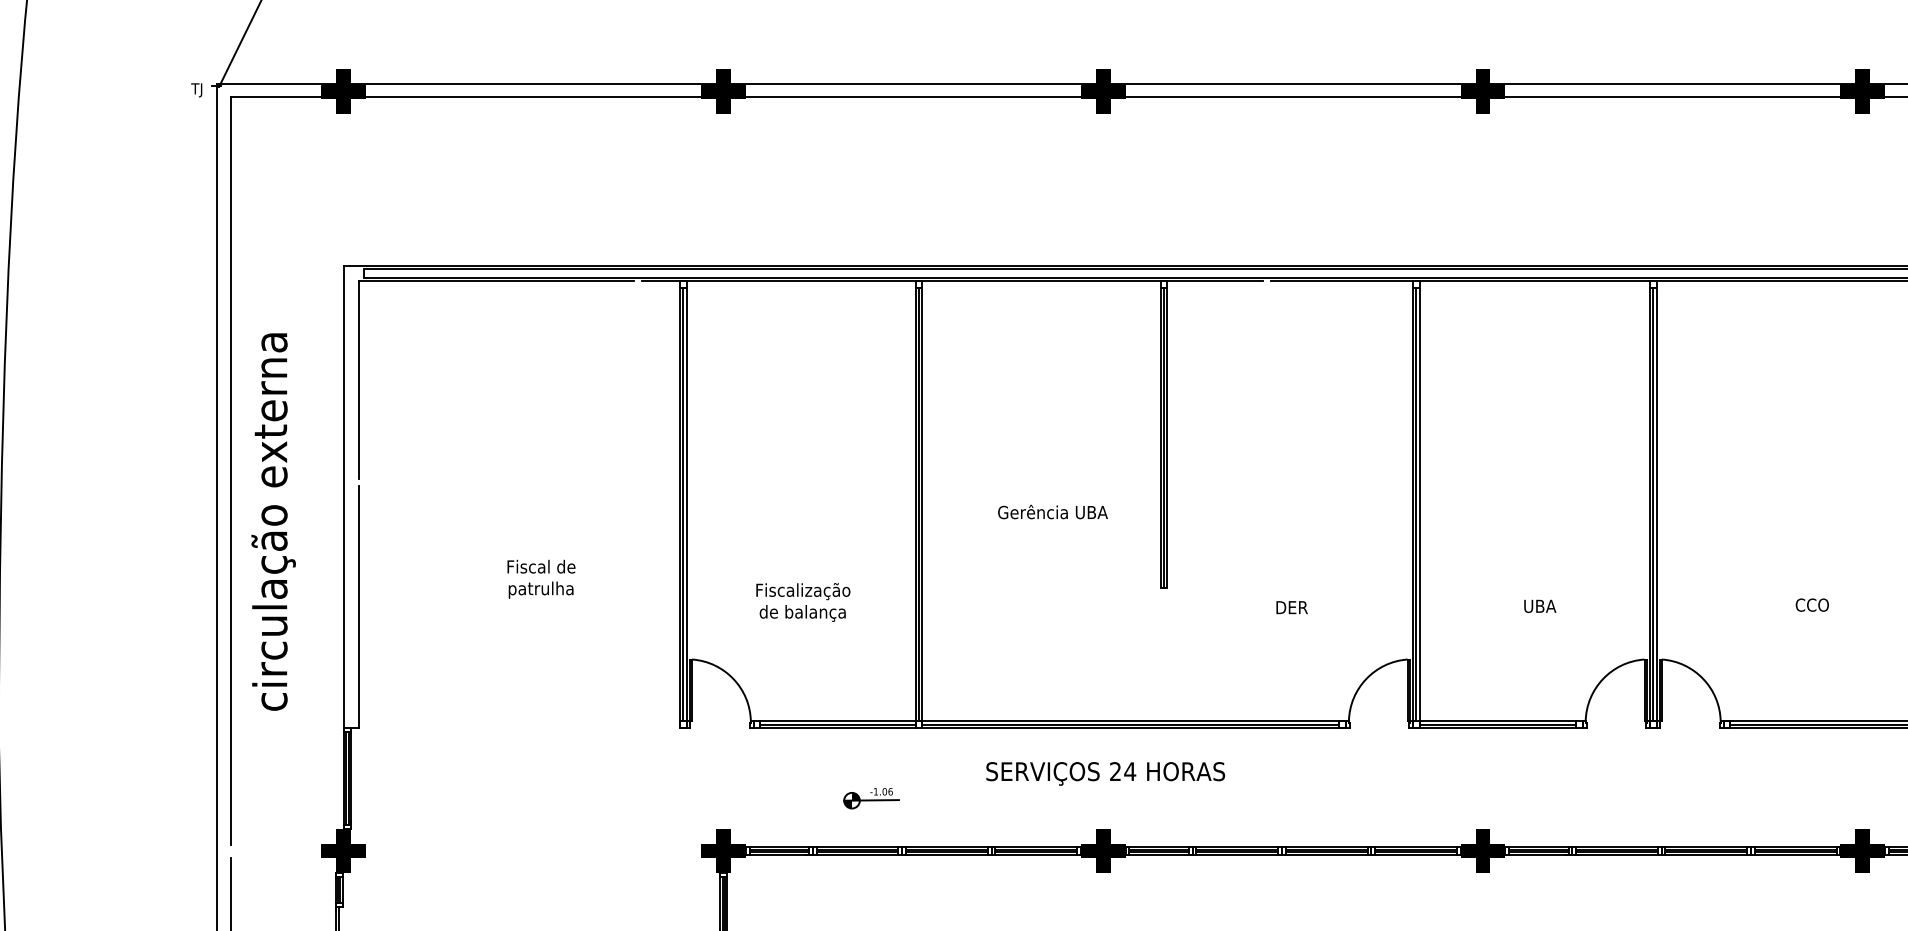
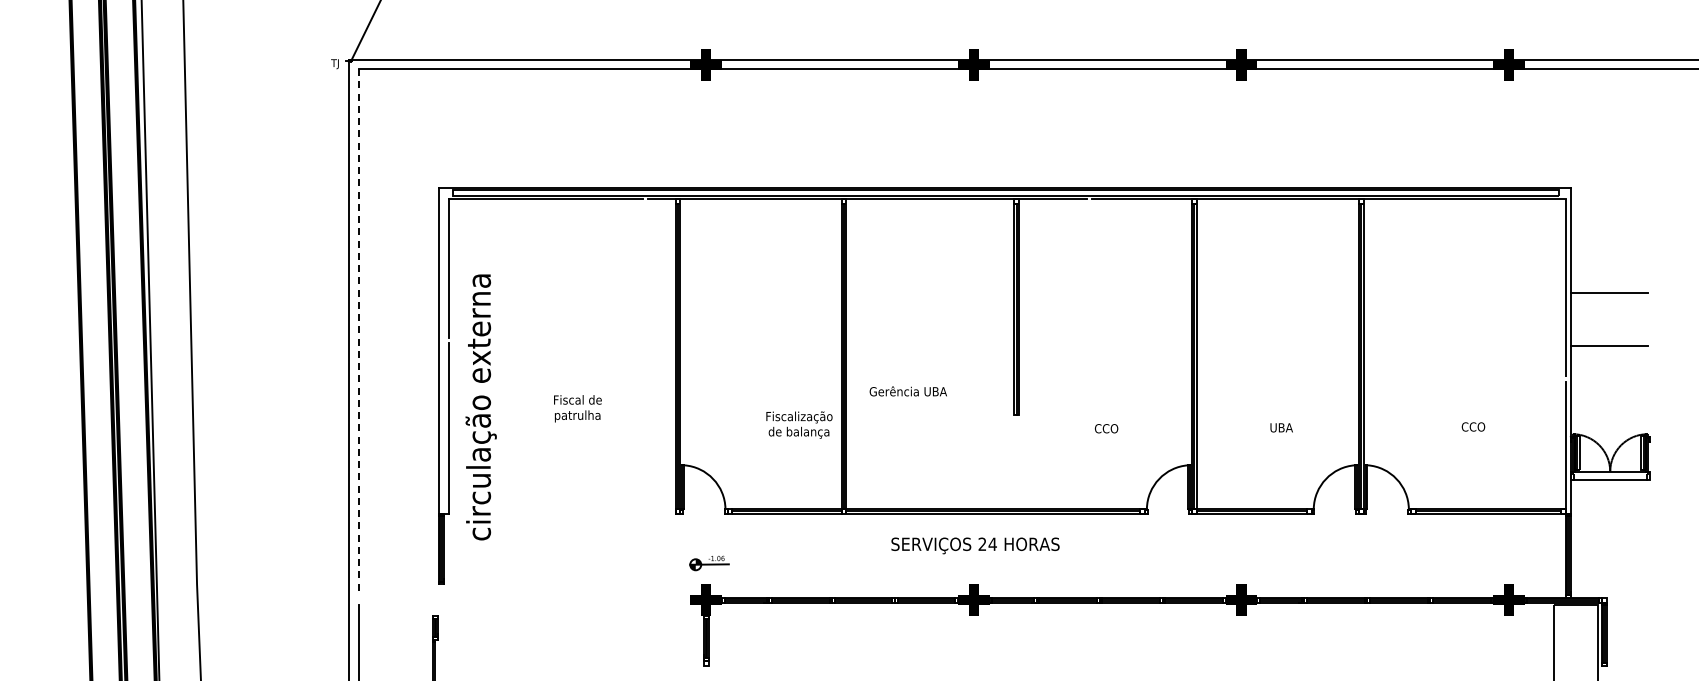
fill: (343, 90) -> (438, 64), removed
line: (230, 472) -> (358, 333), solid -> dashed
text: (1051, 512) -> (907, 391), moved
text: (272, 522) -> (480, 407), moved
text: (803, 601) -> (799, 424), moved
text: (1291, 607) -> (1106, 428), DER -> CCO
part: (871, 798) -> (709, 563), moved
fill: (343, 849) -> (438, 599), removed

